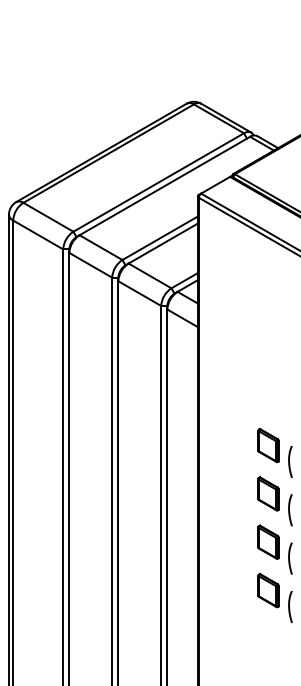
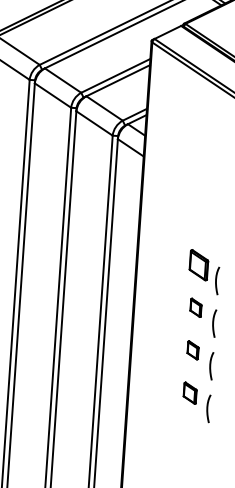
part: (268, 493) -> (195, 307), size x0.6
part: (268, 541) -> (193, 349), size x0.6
part: (268, 590) -> (190, 392), size x0.7

